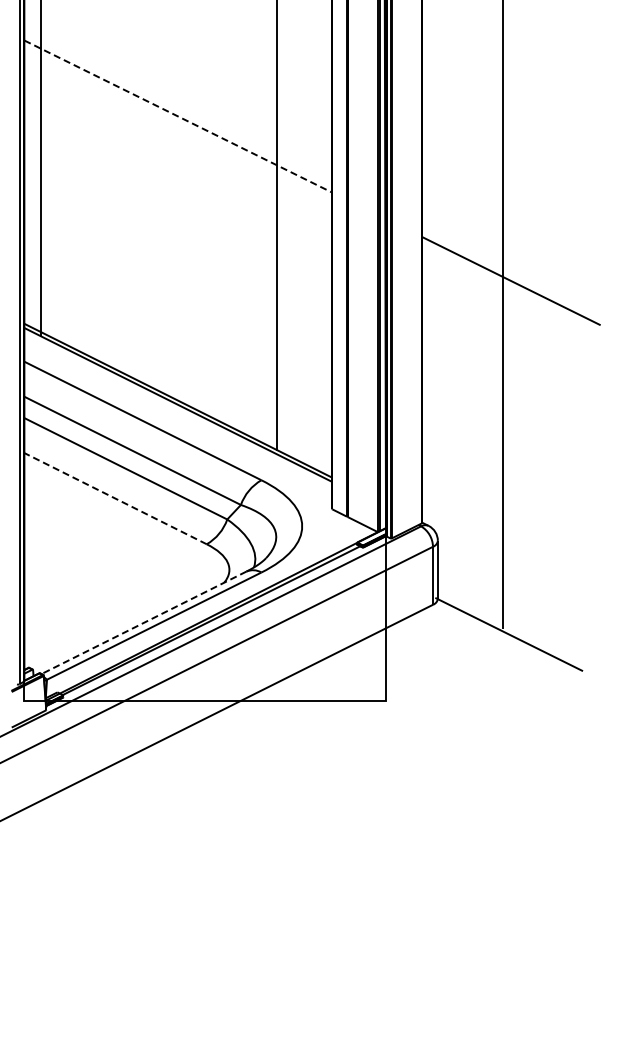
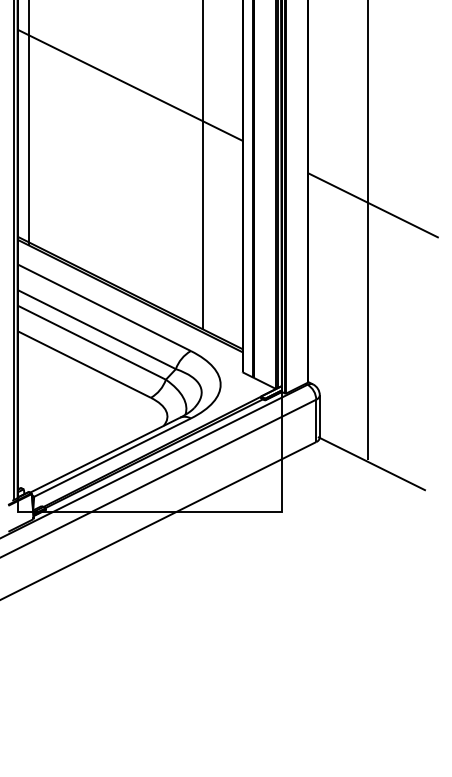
line: (178, 116) -> (130, 85), dashed -> solid
line: (115, 498) -> (84, 364), dashed -> solid
line: (144, 622) -> (105, 455), dashed -> solid

